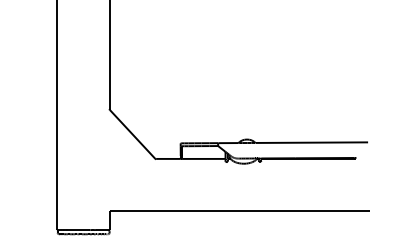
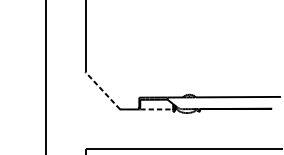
line: (132, 134) -> (102, 90), solid -> dashed
line: (203, 158) -> (156, 109), solid -> dashed

